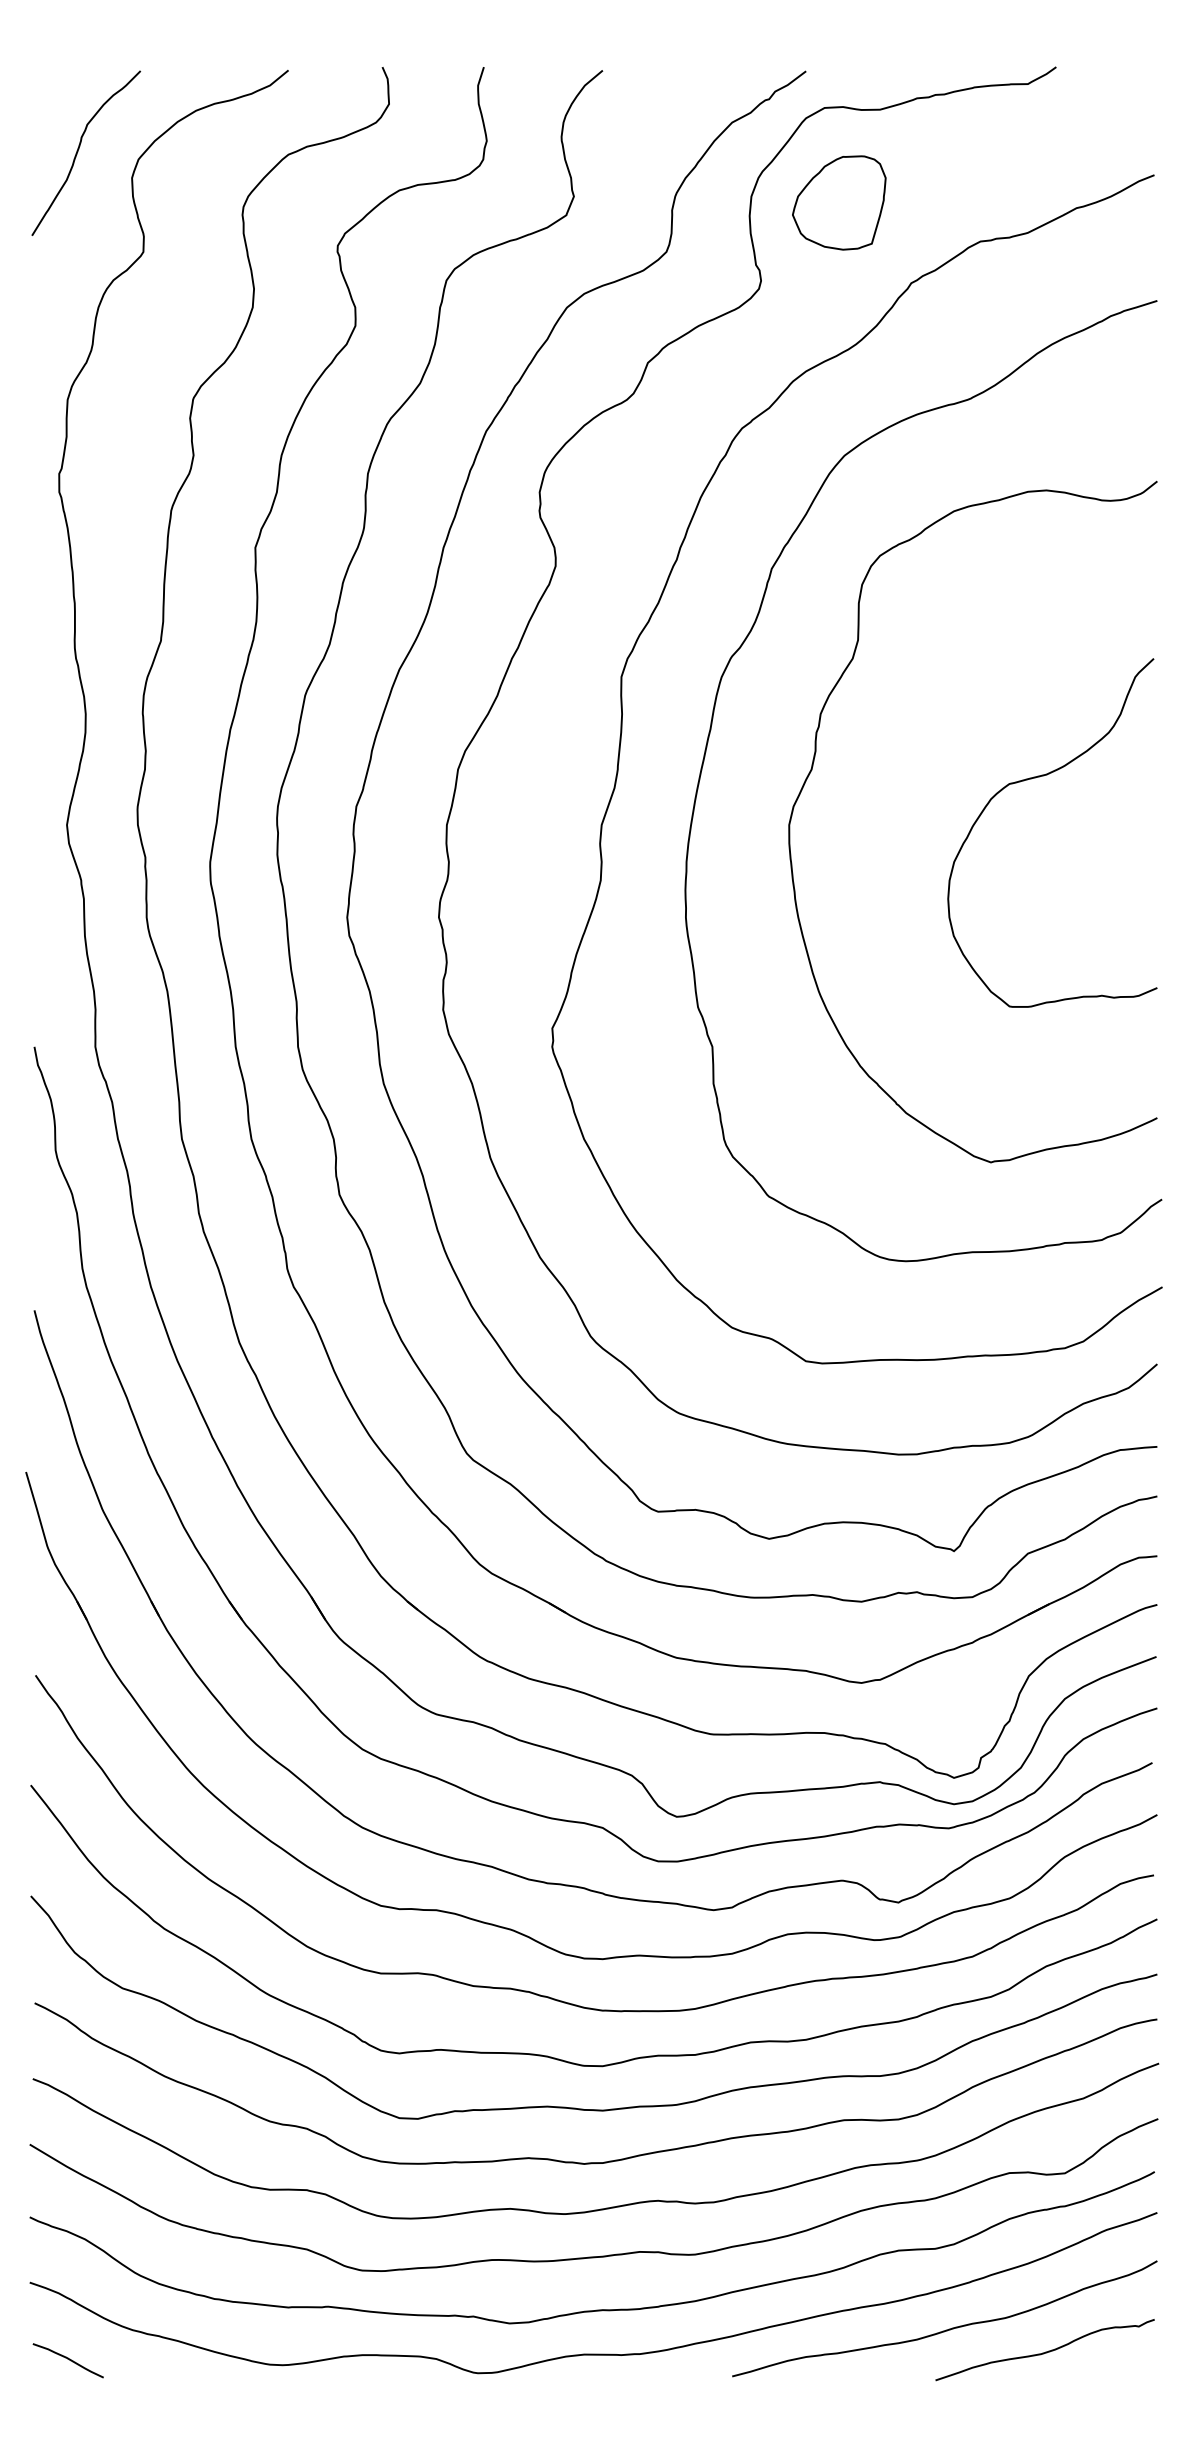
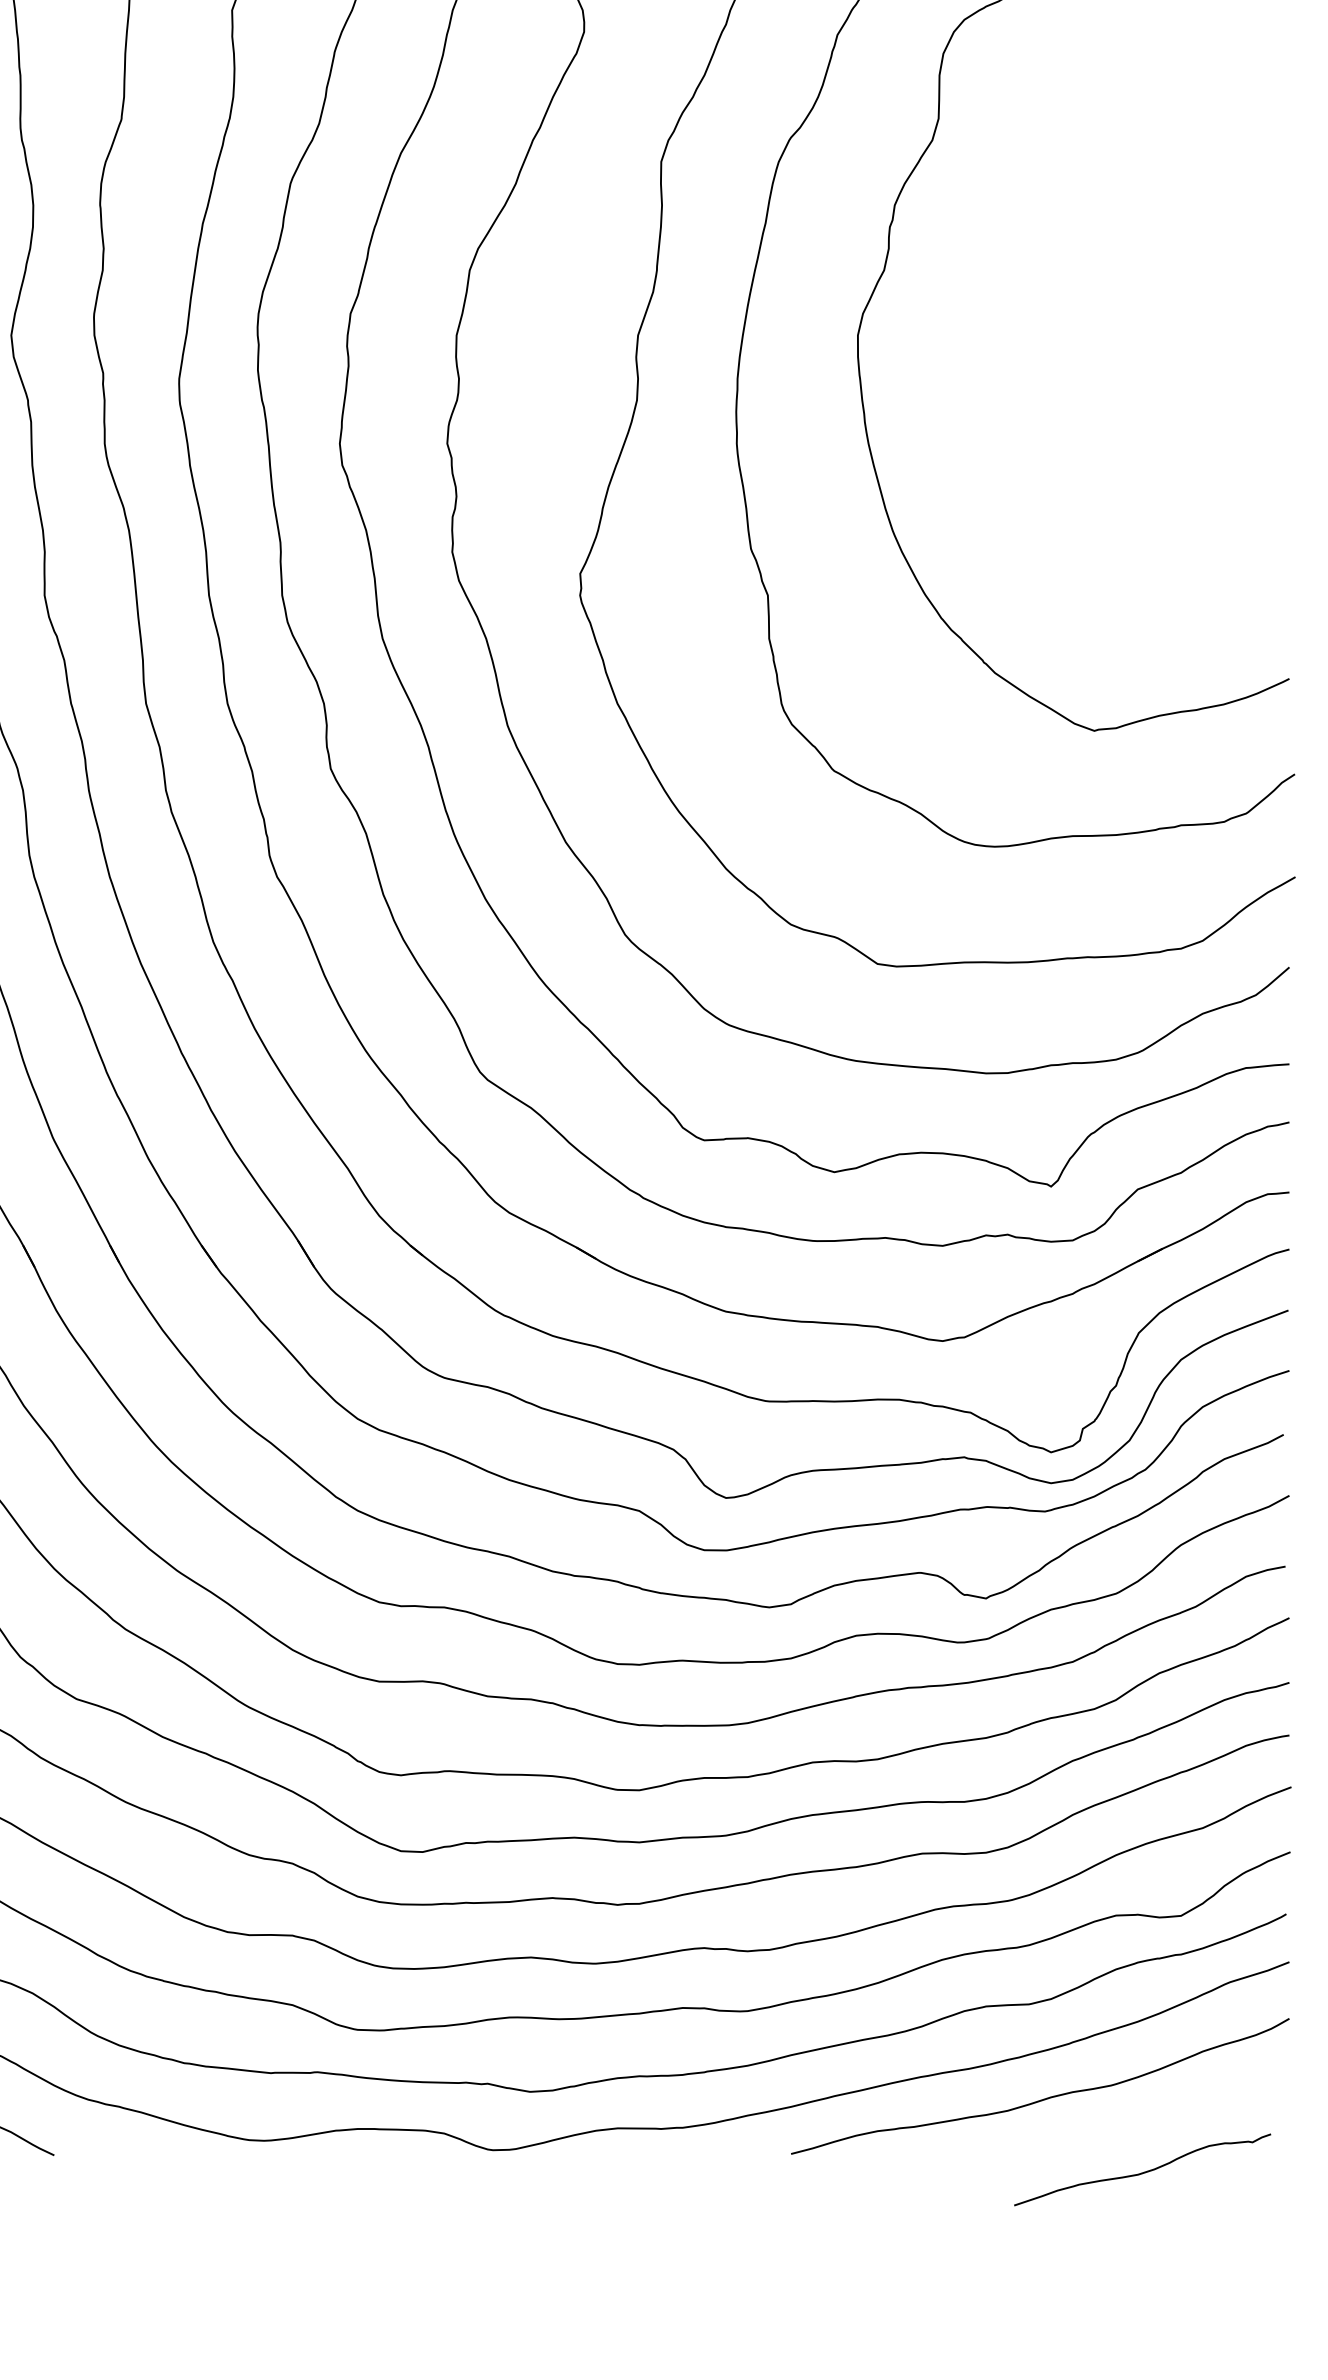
curve: (1039, 777) -> (1151, 279), removed
curve: (1045, 2351) -> (1143, 2171), moved

